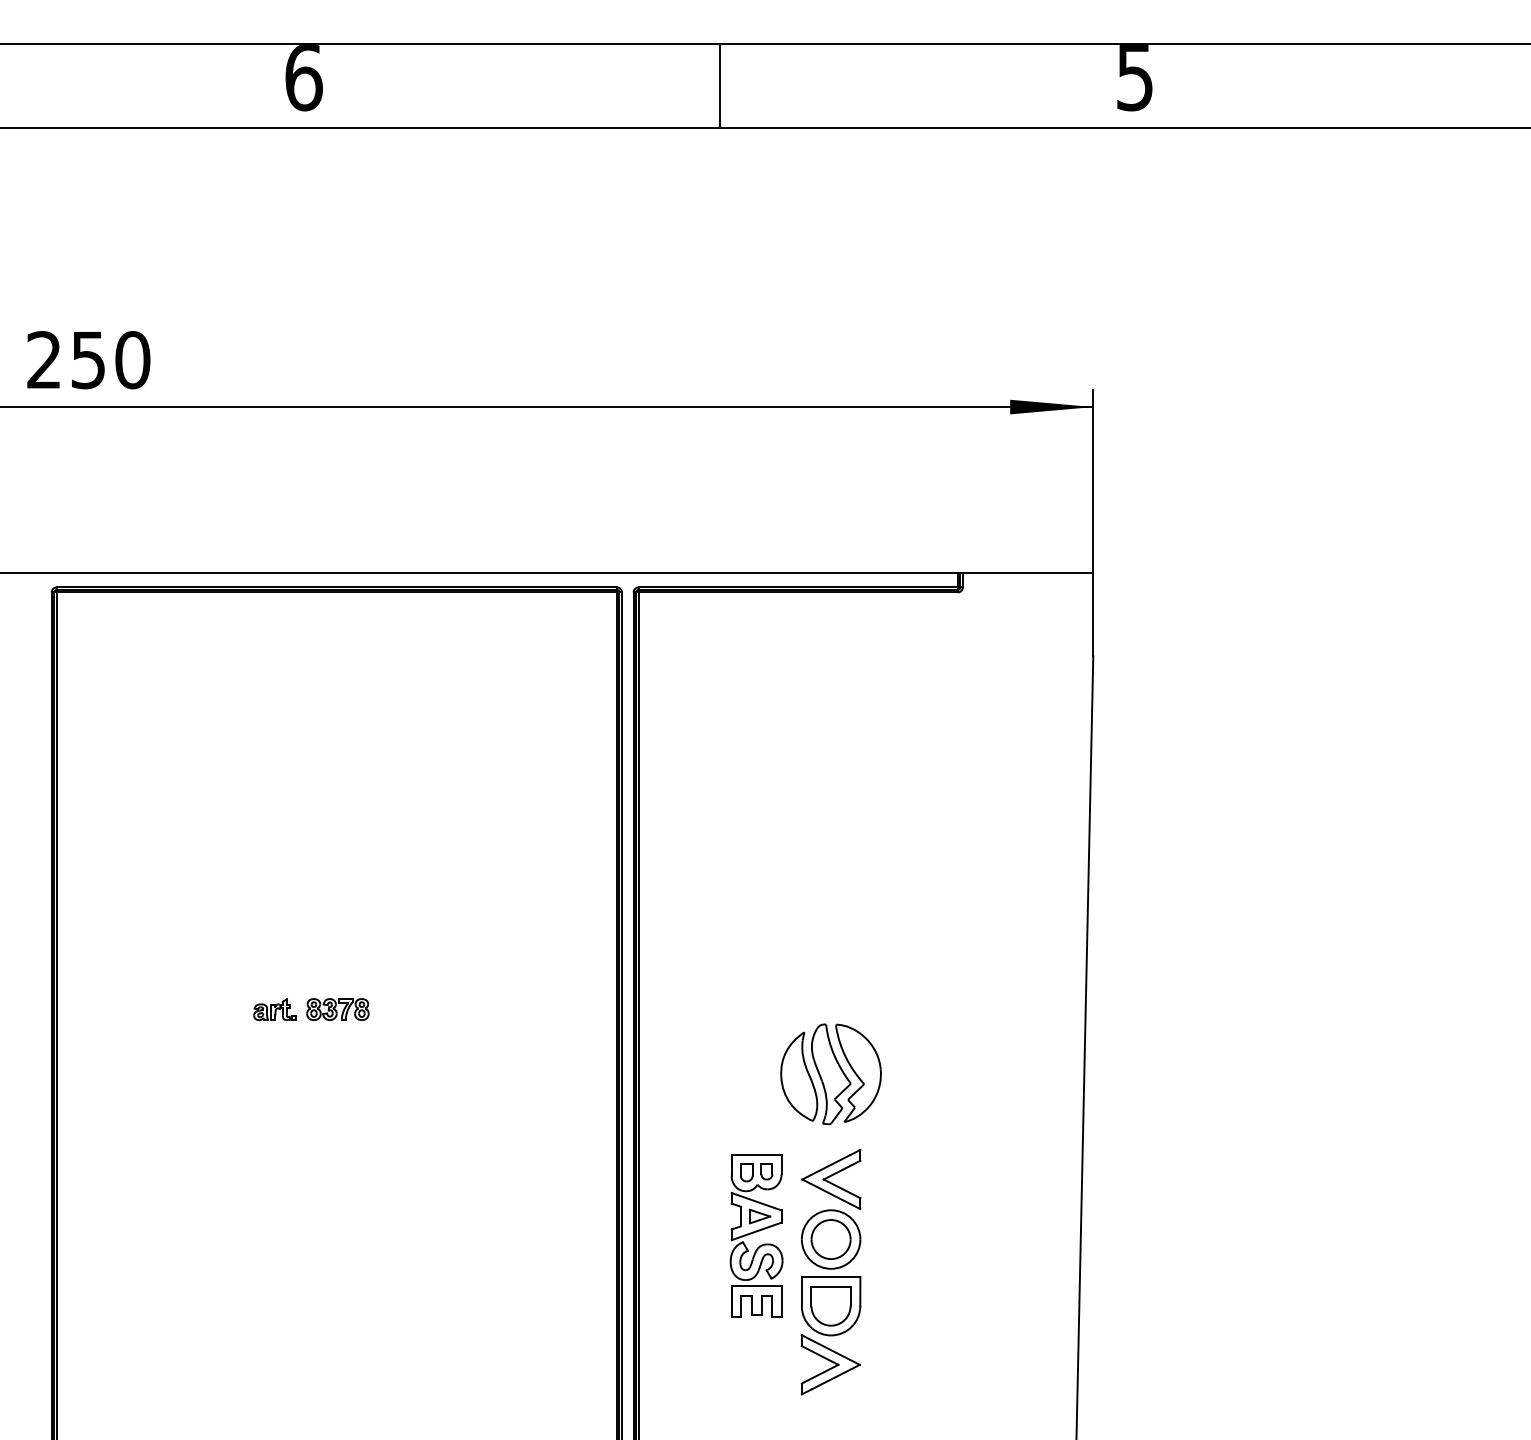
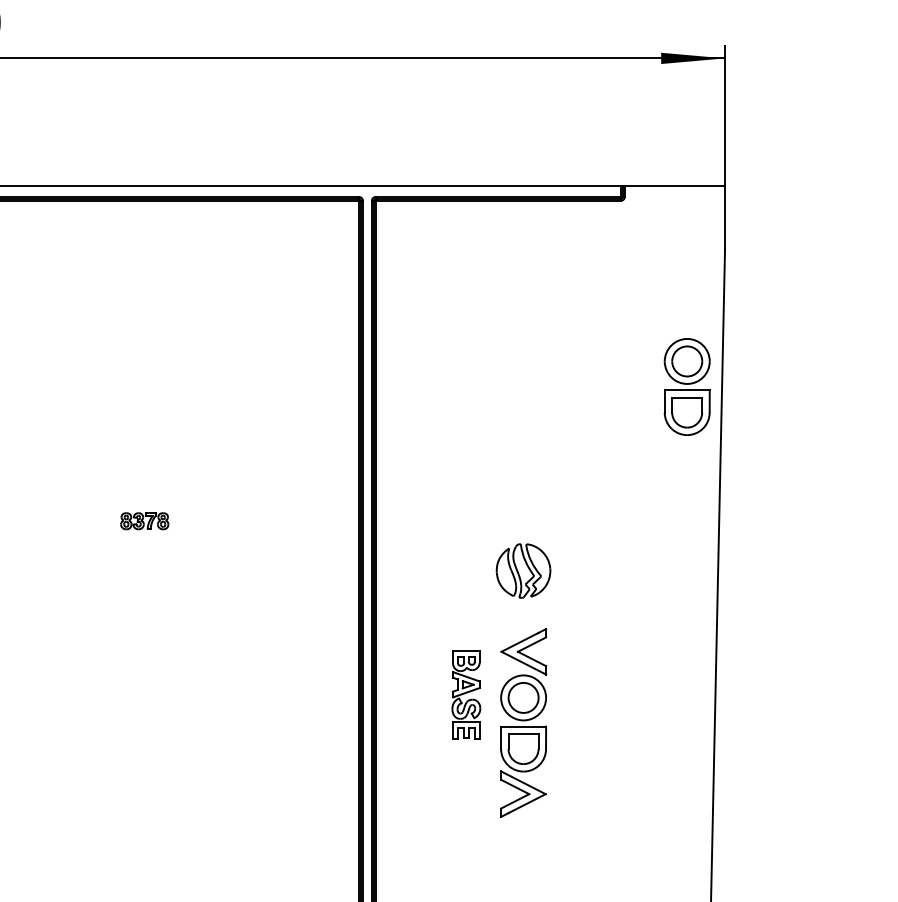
part: (1044, 834) -> (687, 386), added
part: (274, 1009) -> (96, 521), removed
part: (830, 1074) -> (523, 571), size x0.7
part: (756, 1235) -> (466, 694), size x0.7

